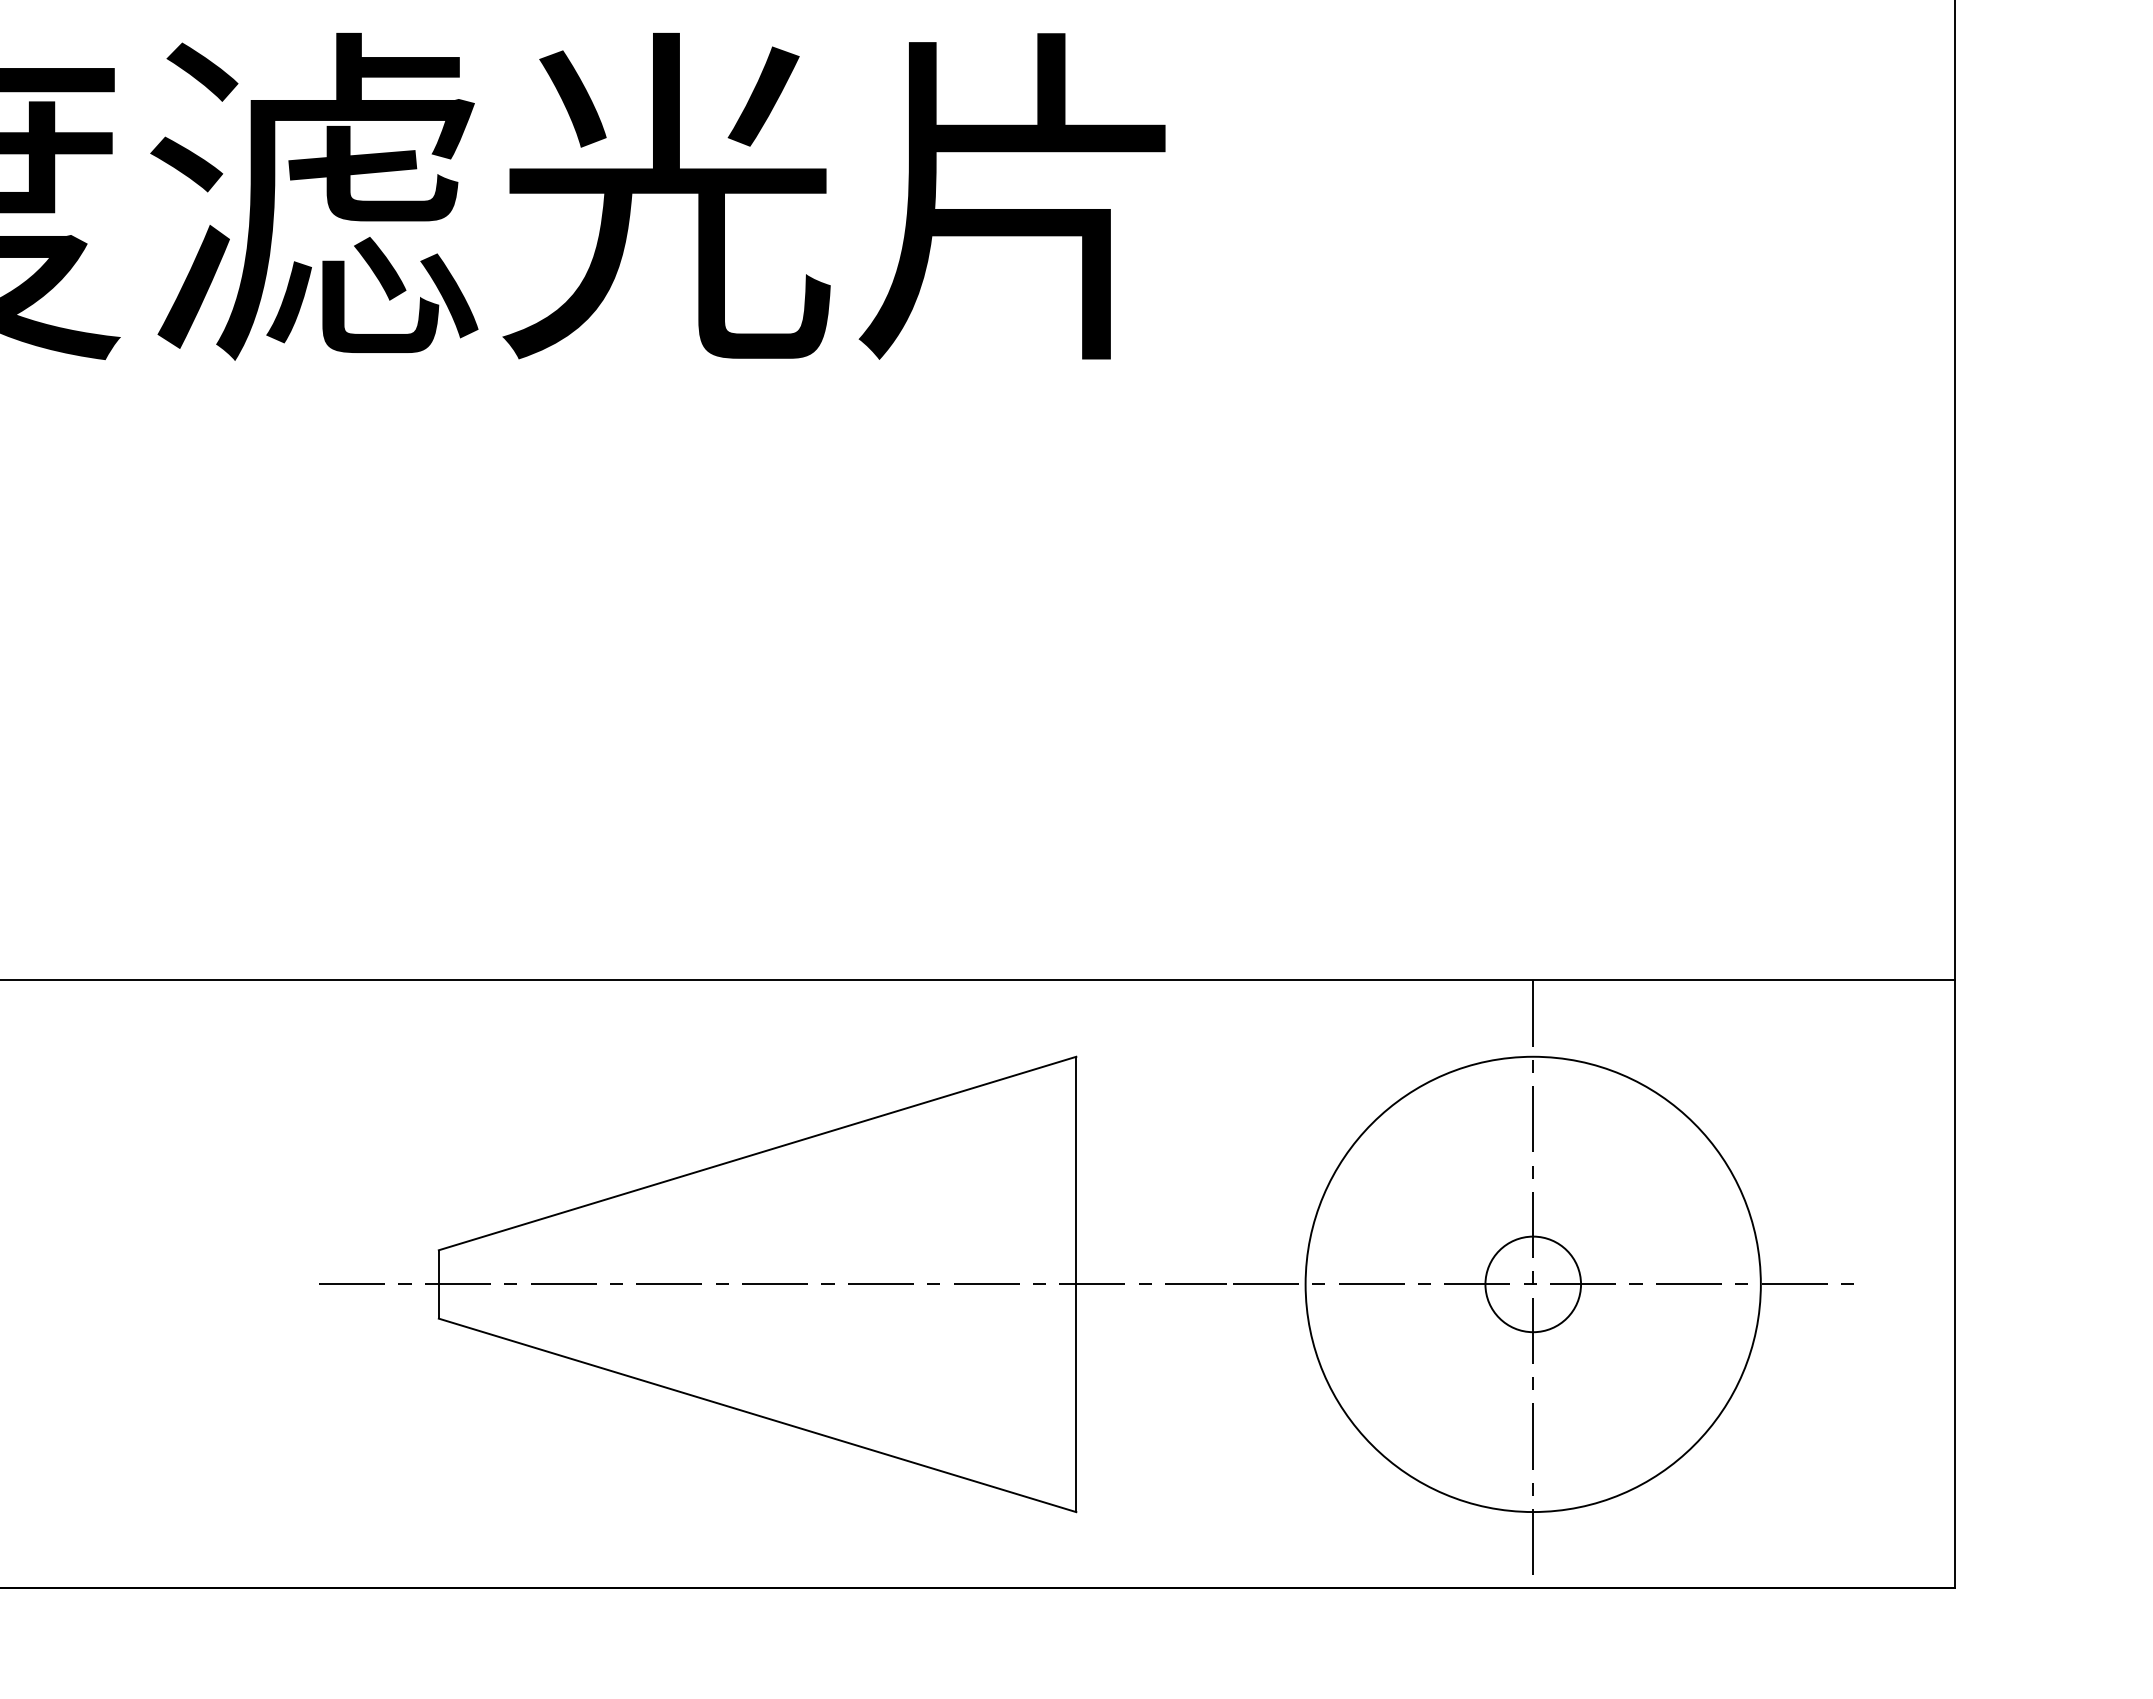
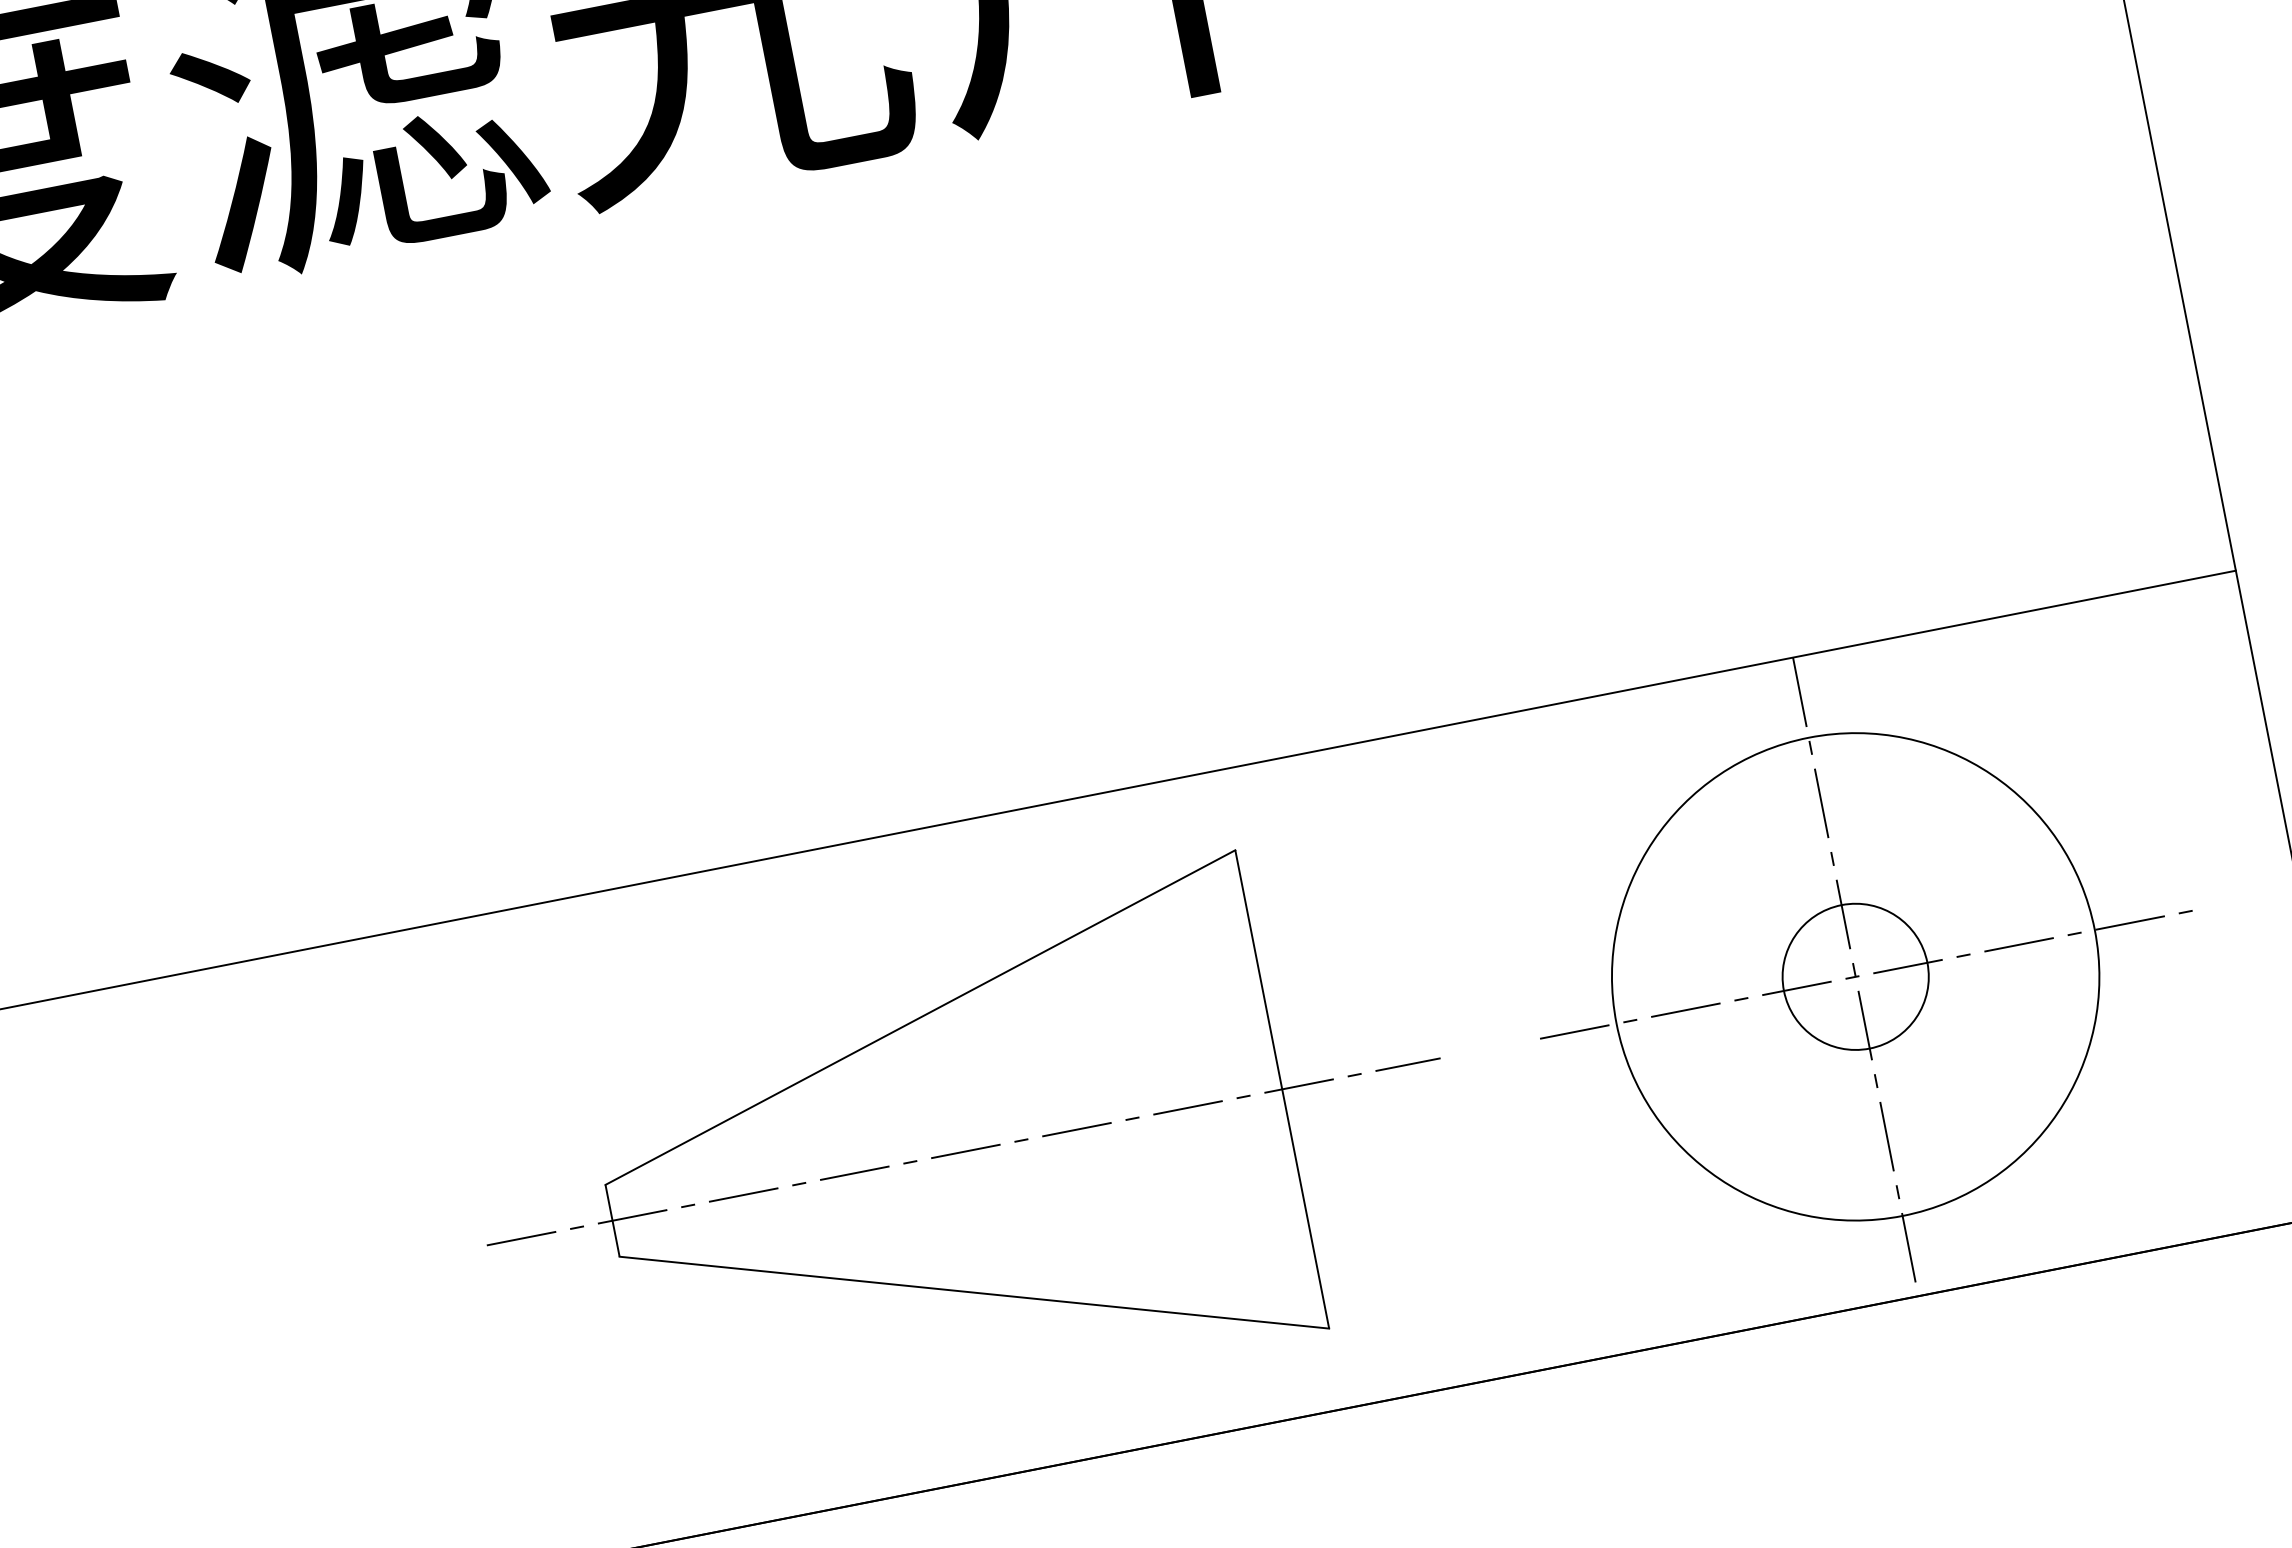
part: (772, 1284) -> (963, 1152), moved
circle: (1532, 1284) -> (1854, 977), size x1.43

